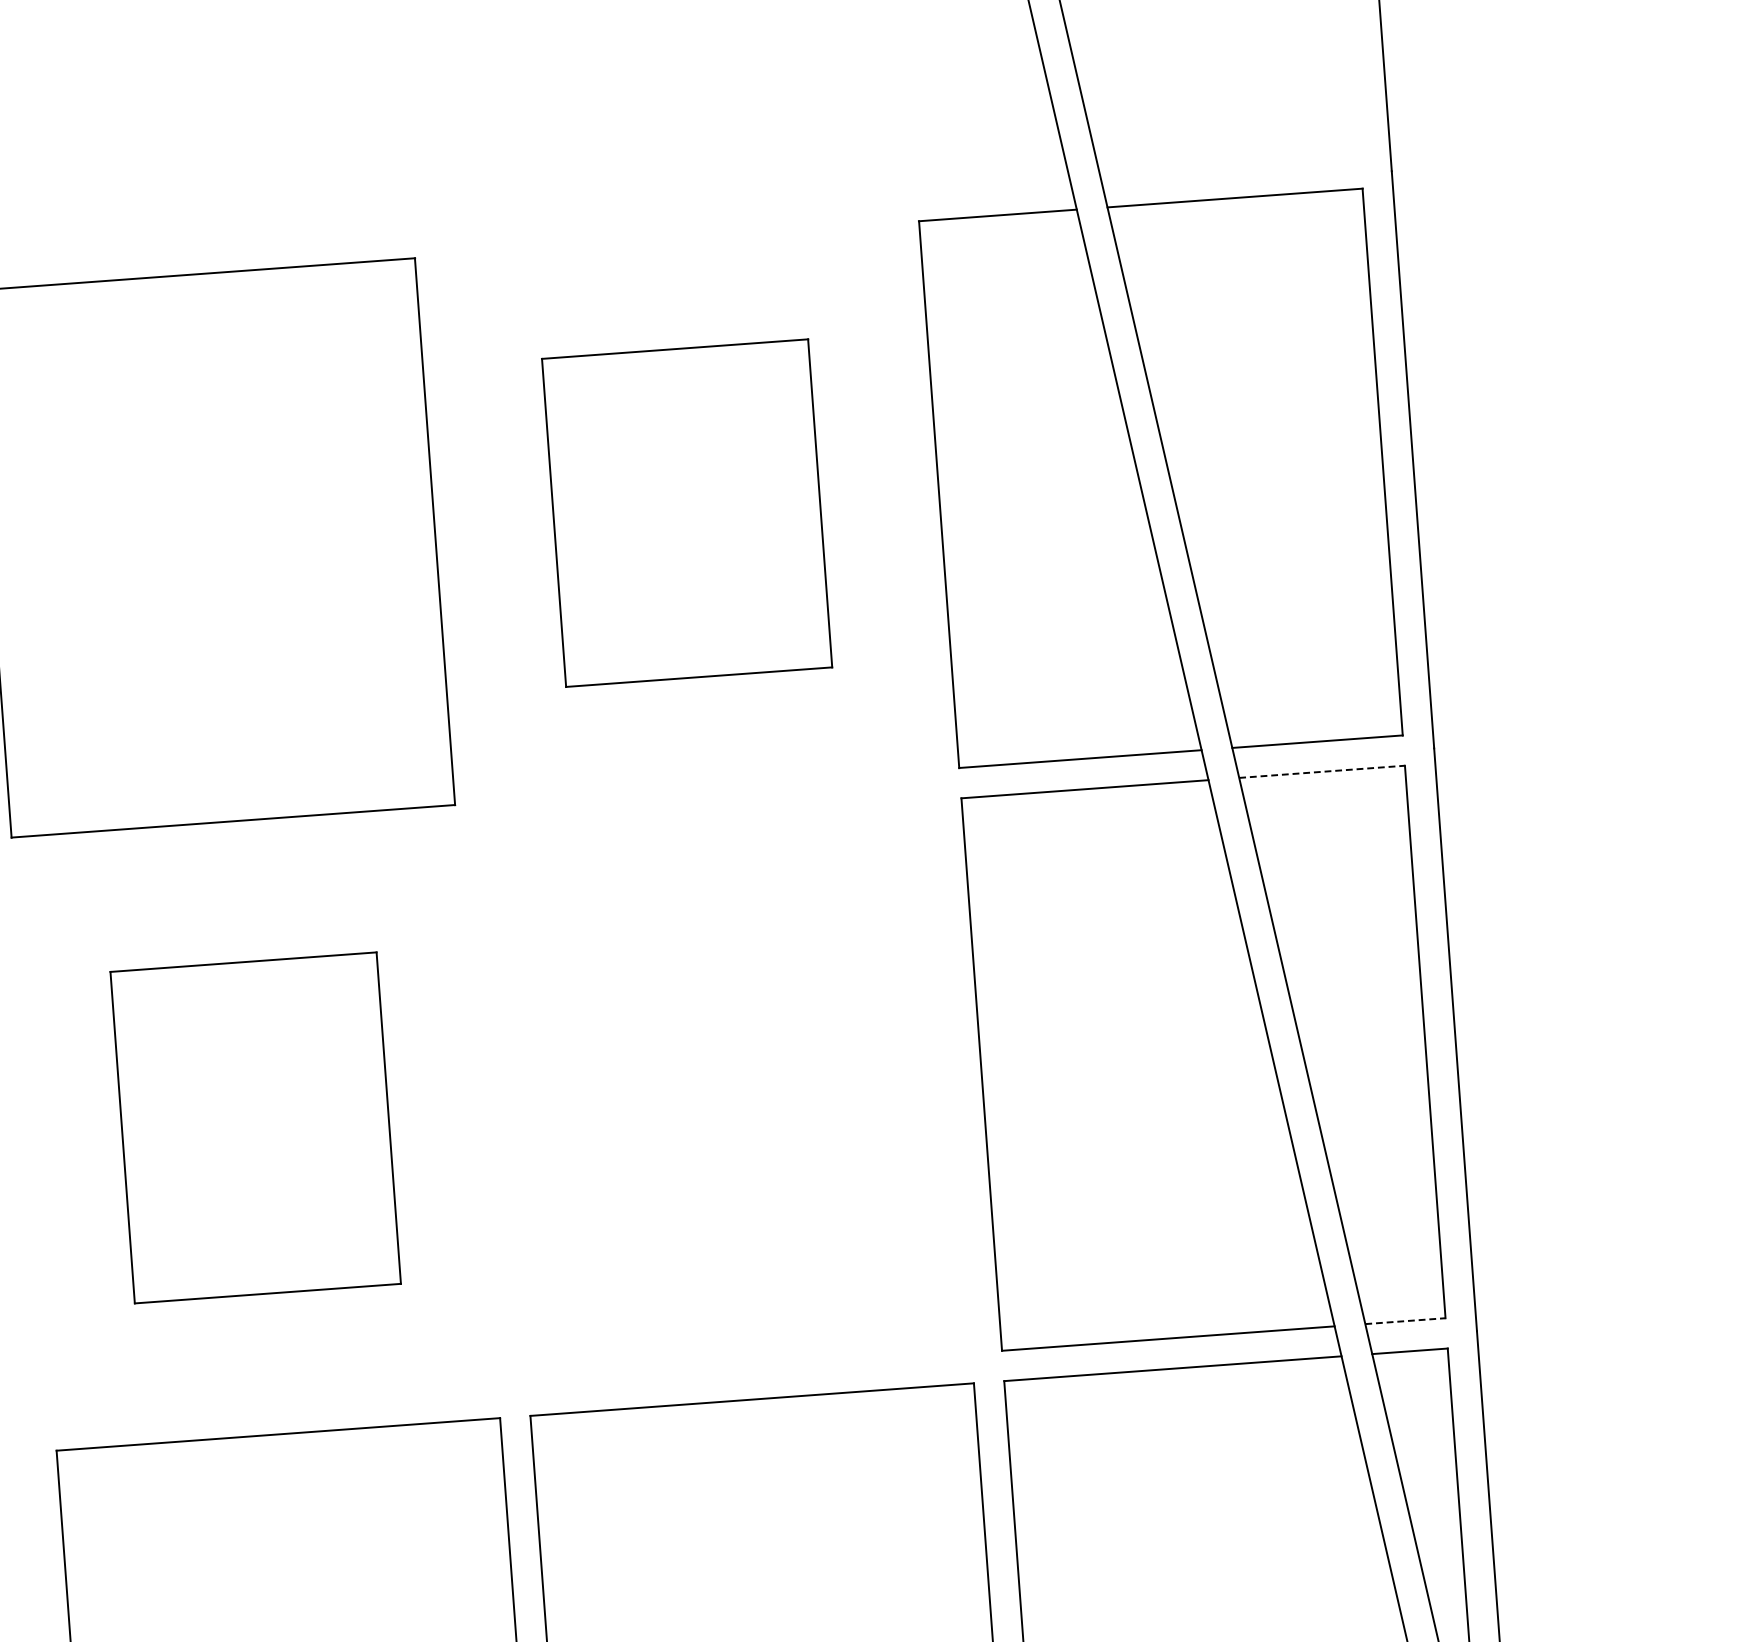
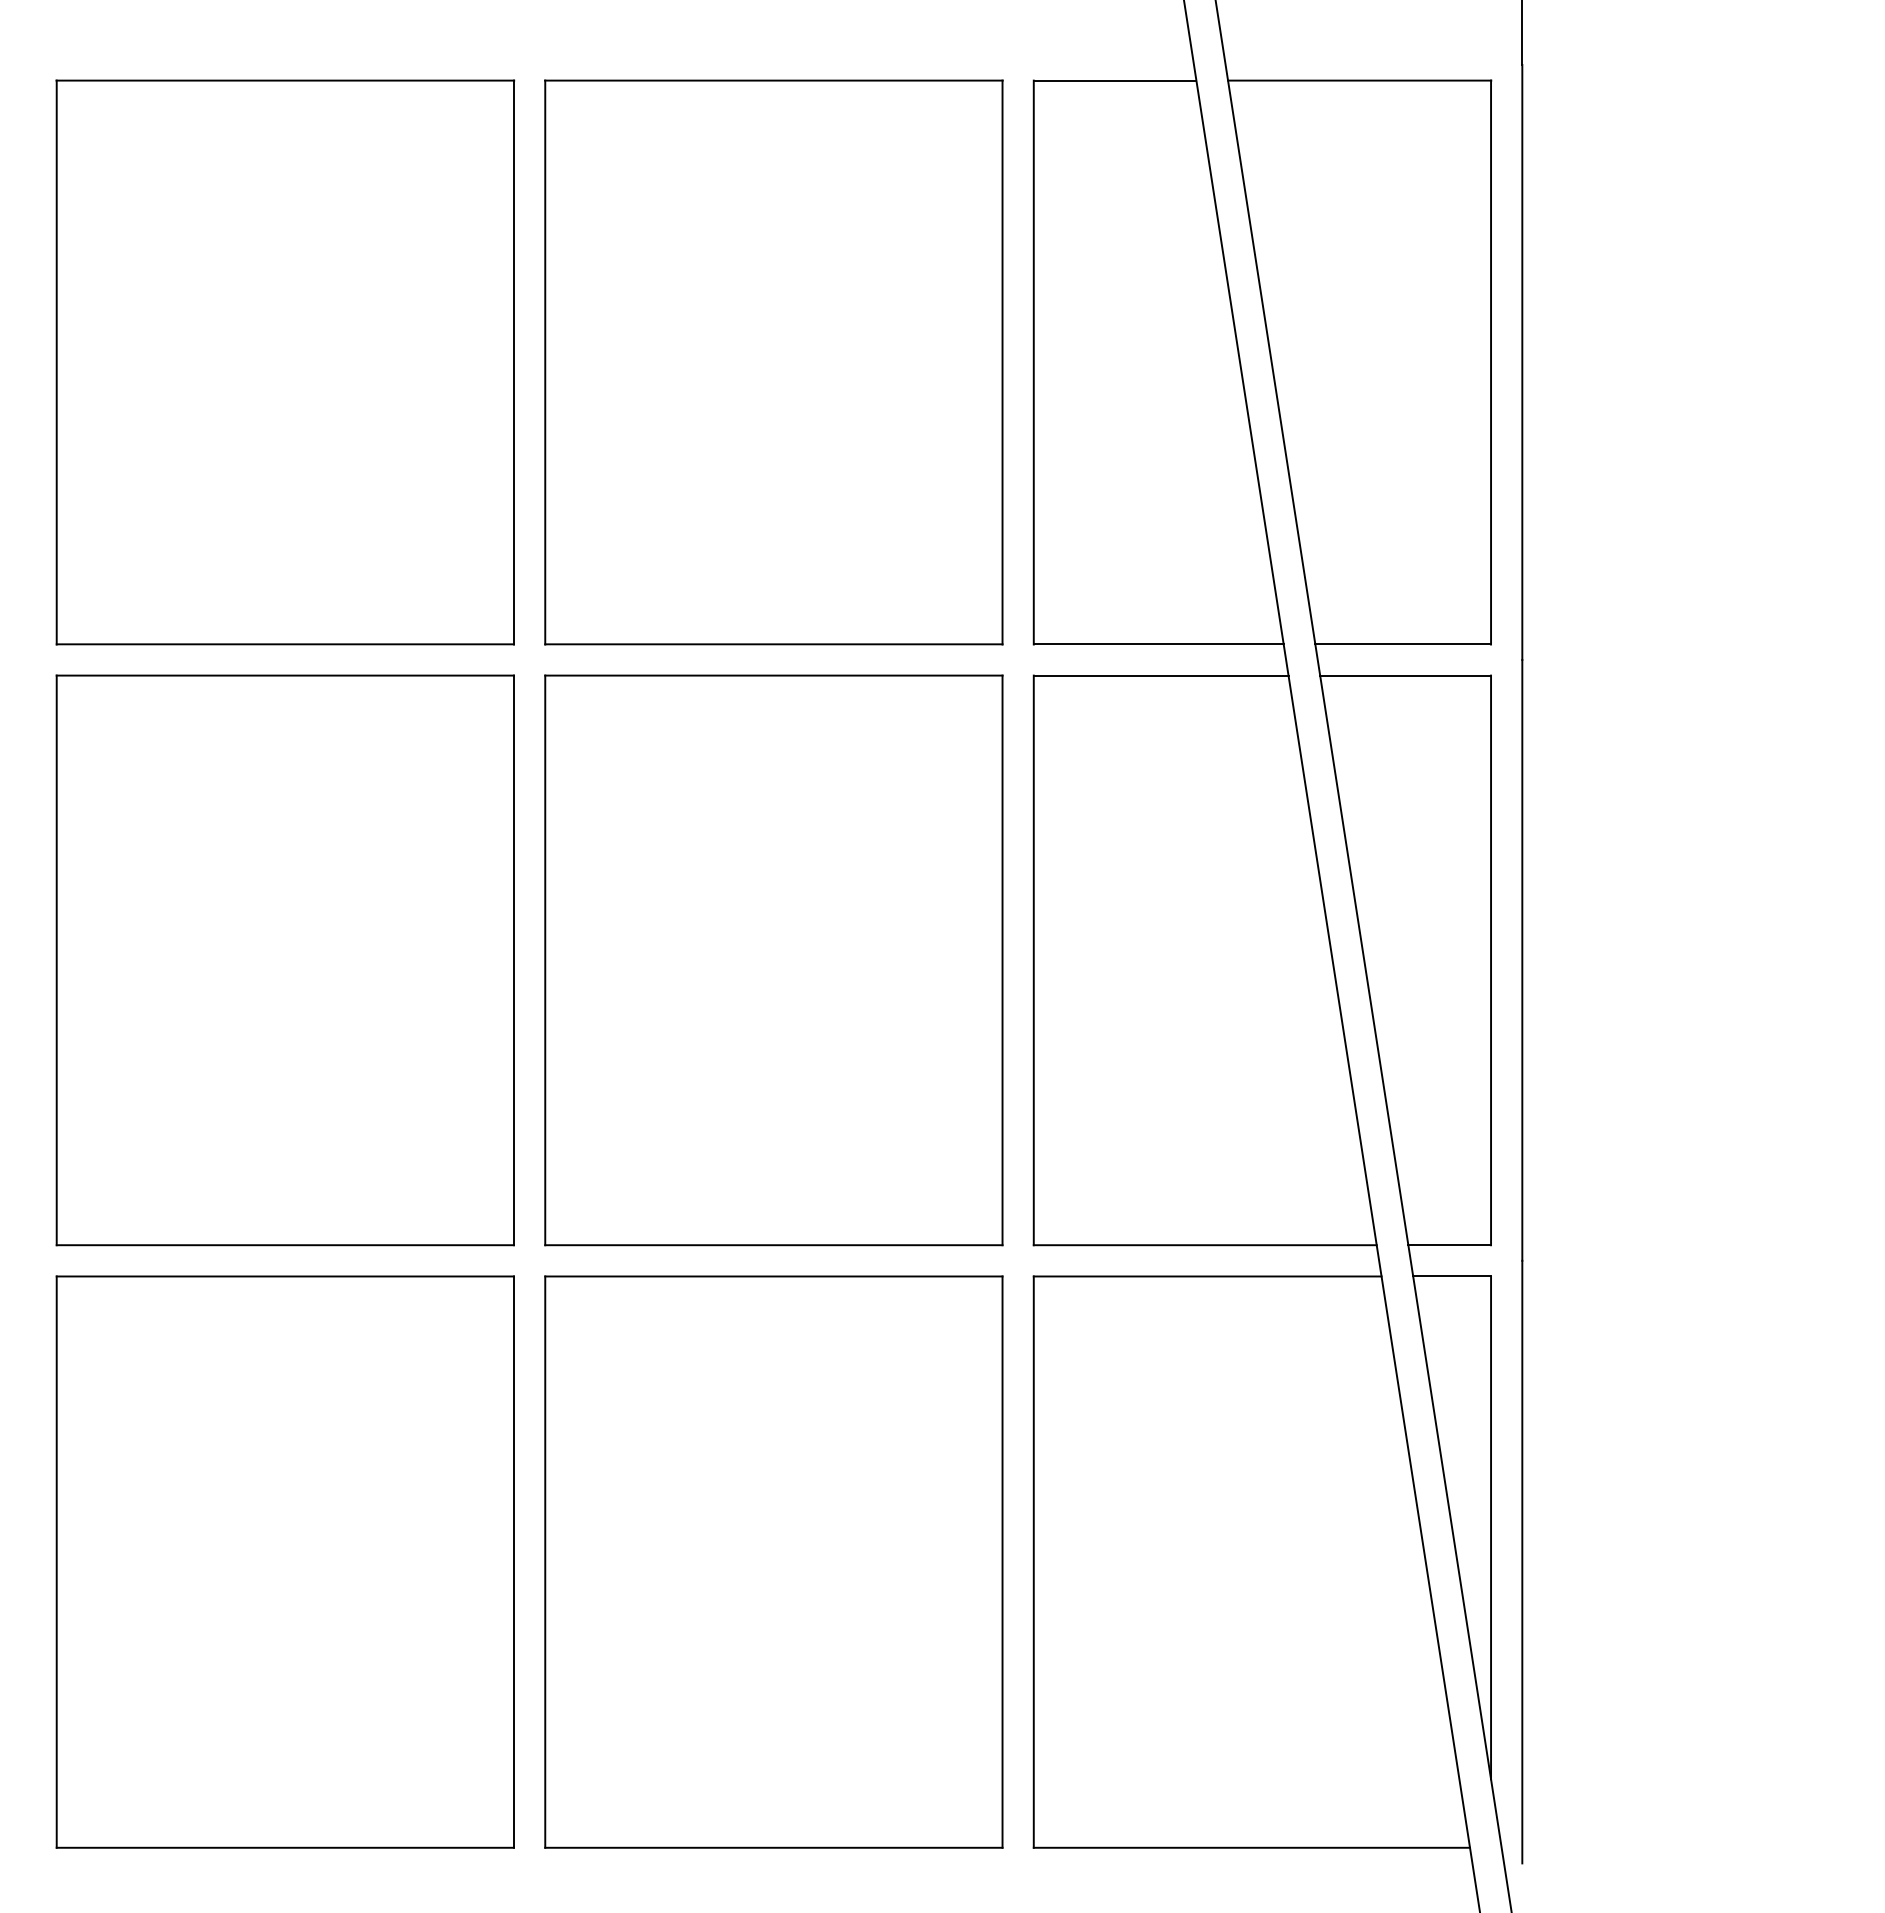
part: (686, 513) -> (773, 362), size x1.67
line: (1322, 771) -> (1406, 675), dashed -> solid
part: (729, 1093) -> (773, 960), added
part: (255, 1128) -> (284, 960), size x1.67
line: (1406, 1321) -> (1450, 1245), dashed -> solid

